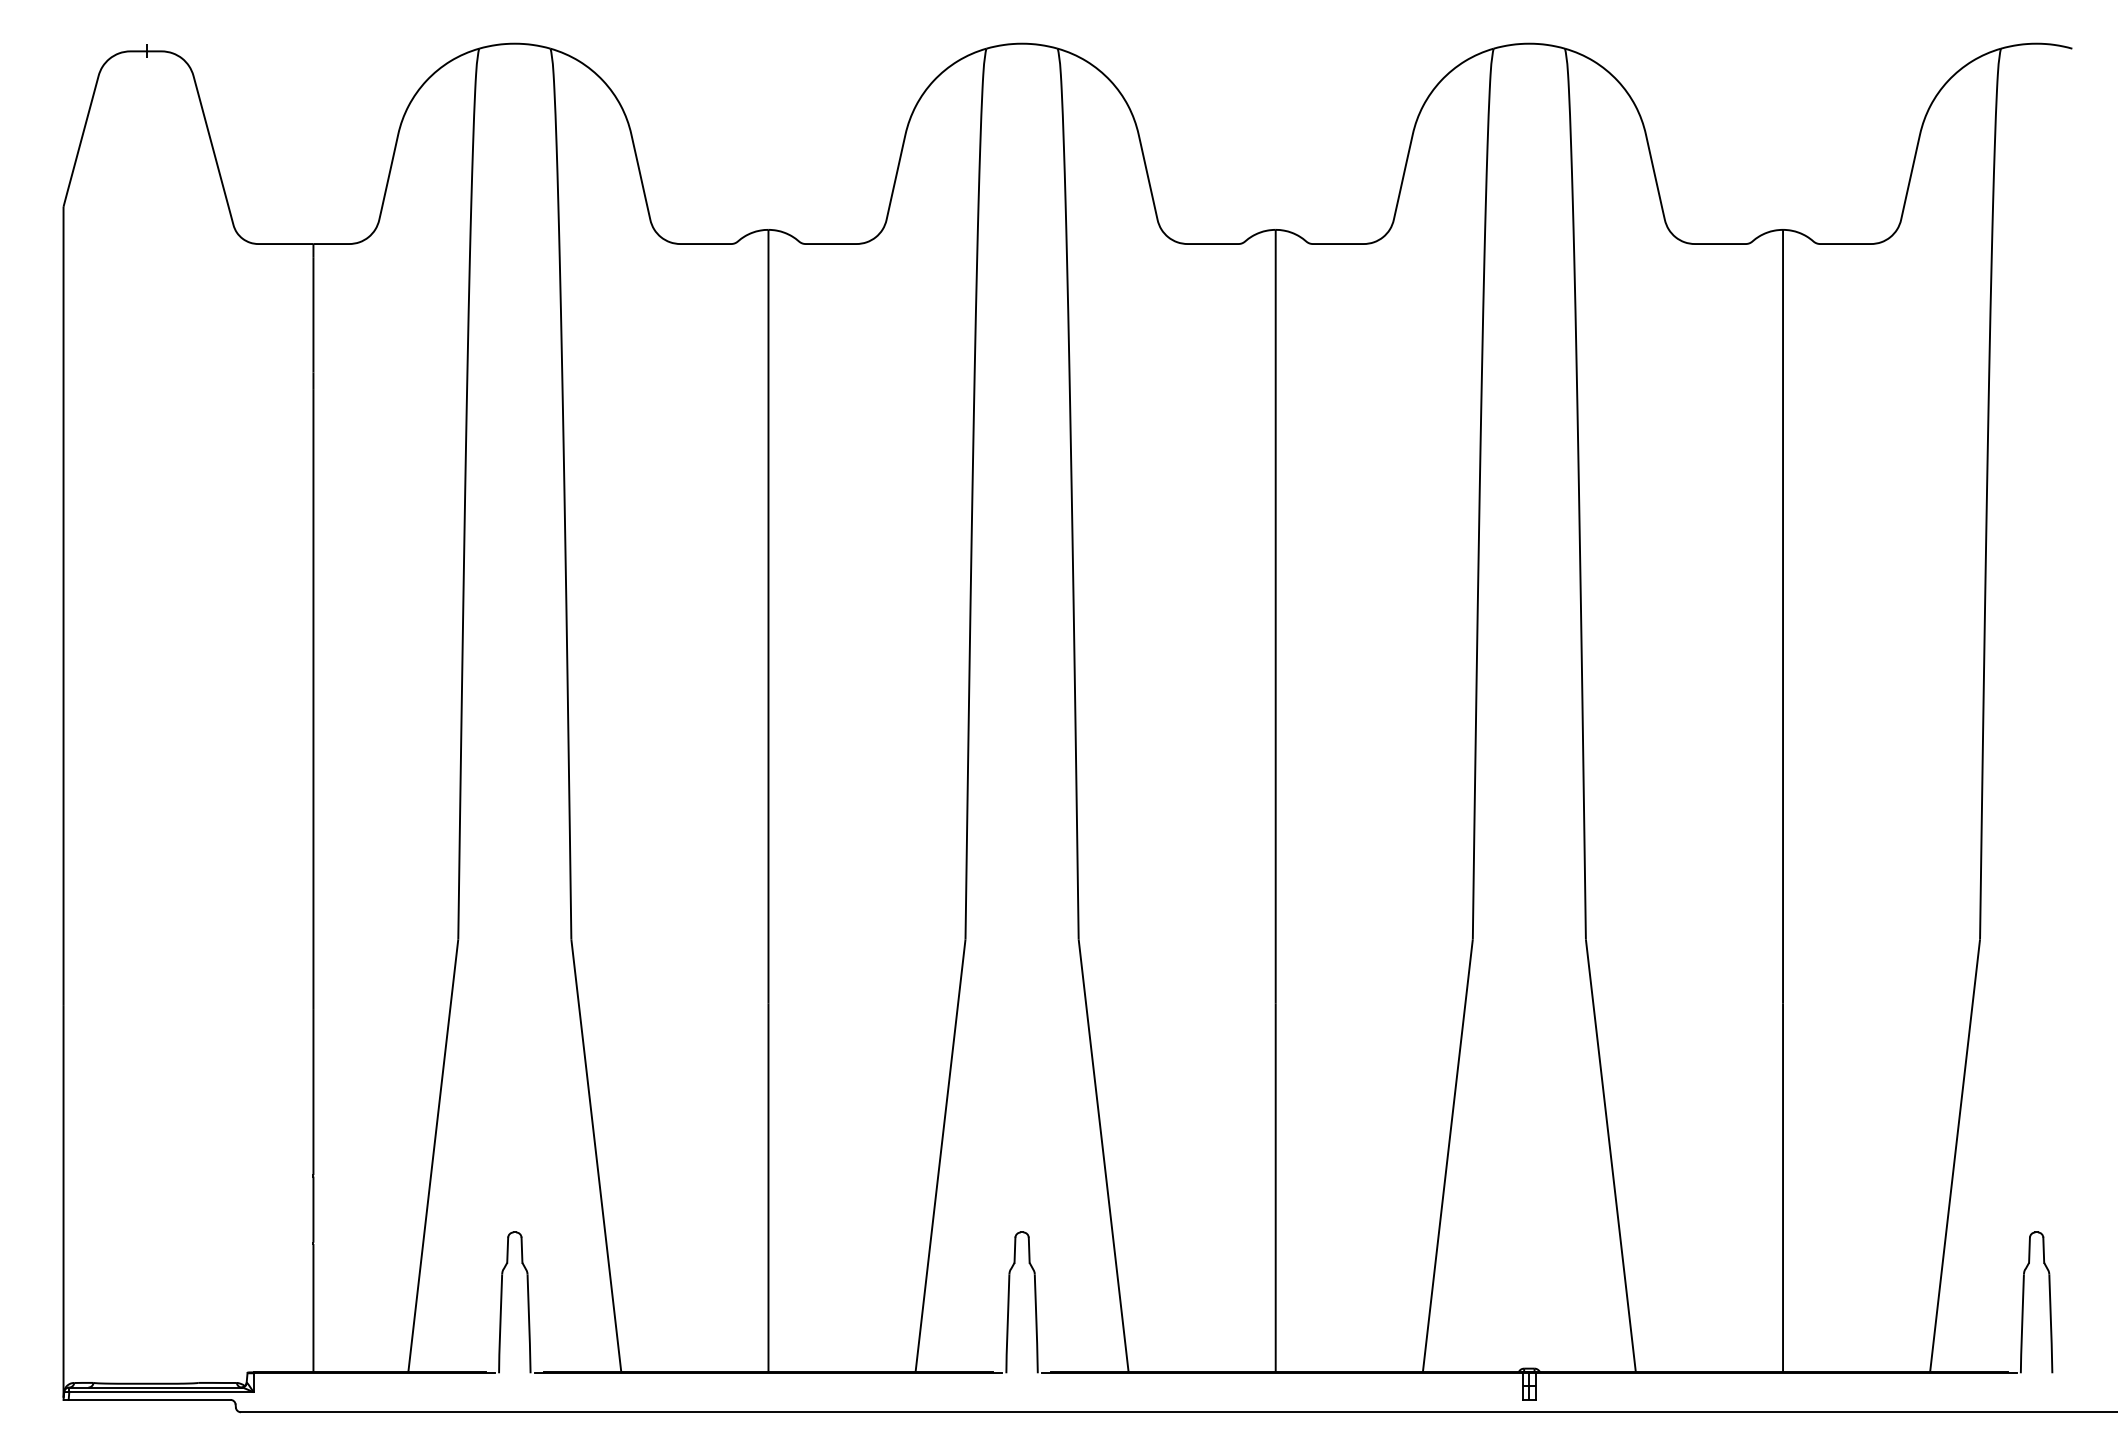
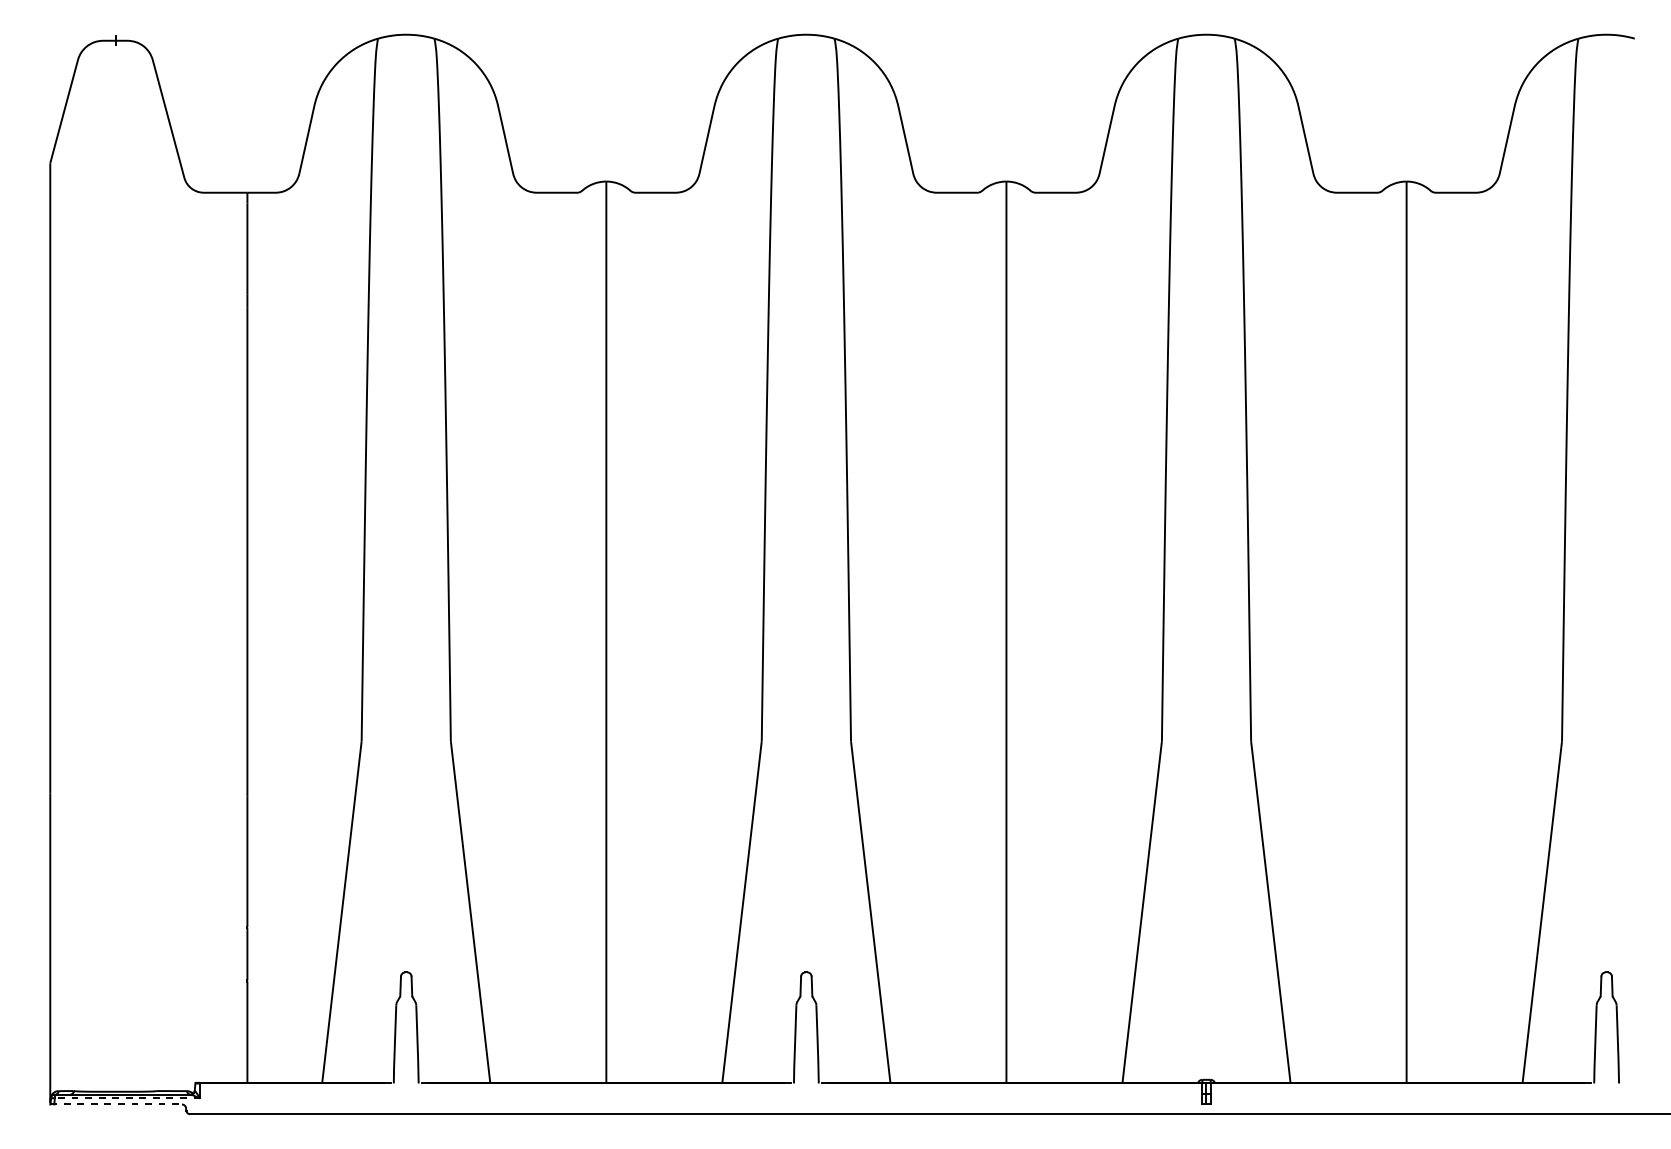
line: (161, 1392) -> (127, 1098), solid -> dashed
line: (147, 1399) -> (116, 1104), solid -> dashed

